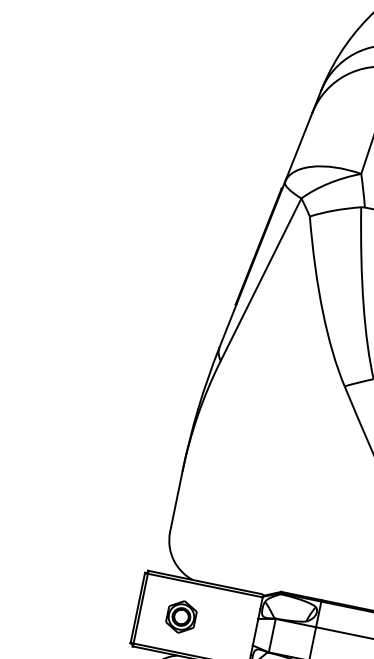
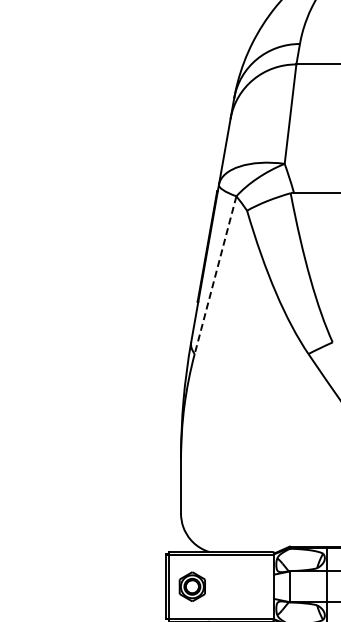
line: (260, 280) -> (215, 275), solid -> dashed
part: (180, 616) -> (191, 586), moved

